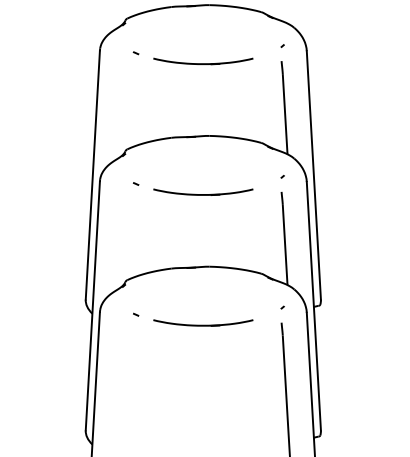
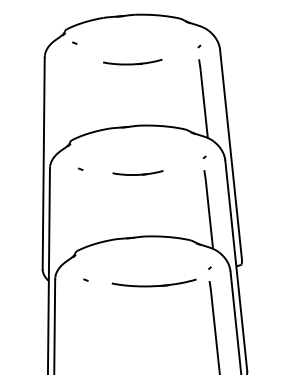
curve: (135, 53) -> (74, 43), moved
part: (203, 61) -> (132, 62), size x0.7
part: (203, 191) -> (138, 172), size x0.6
part: (203, 322) -> (154, 283), moved

